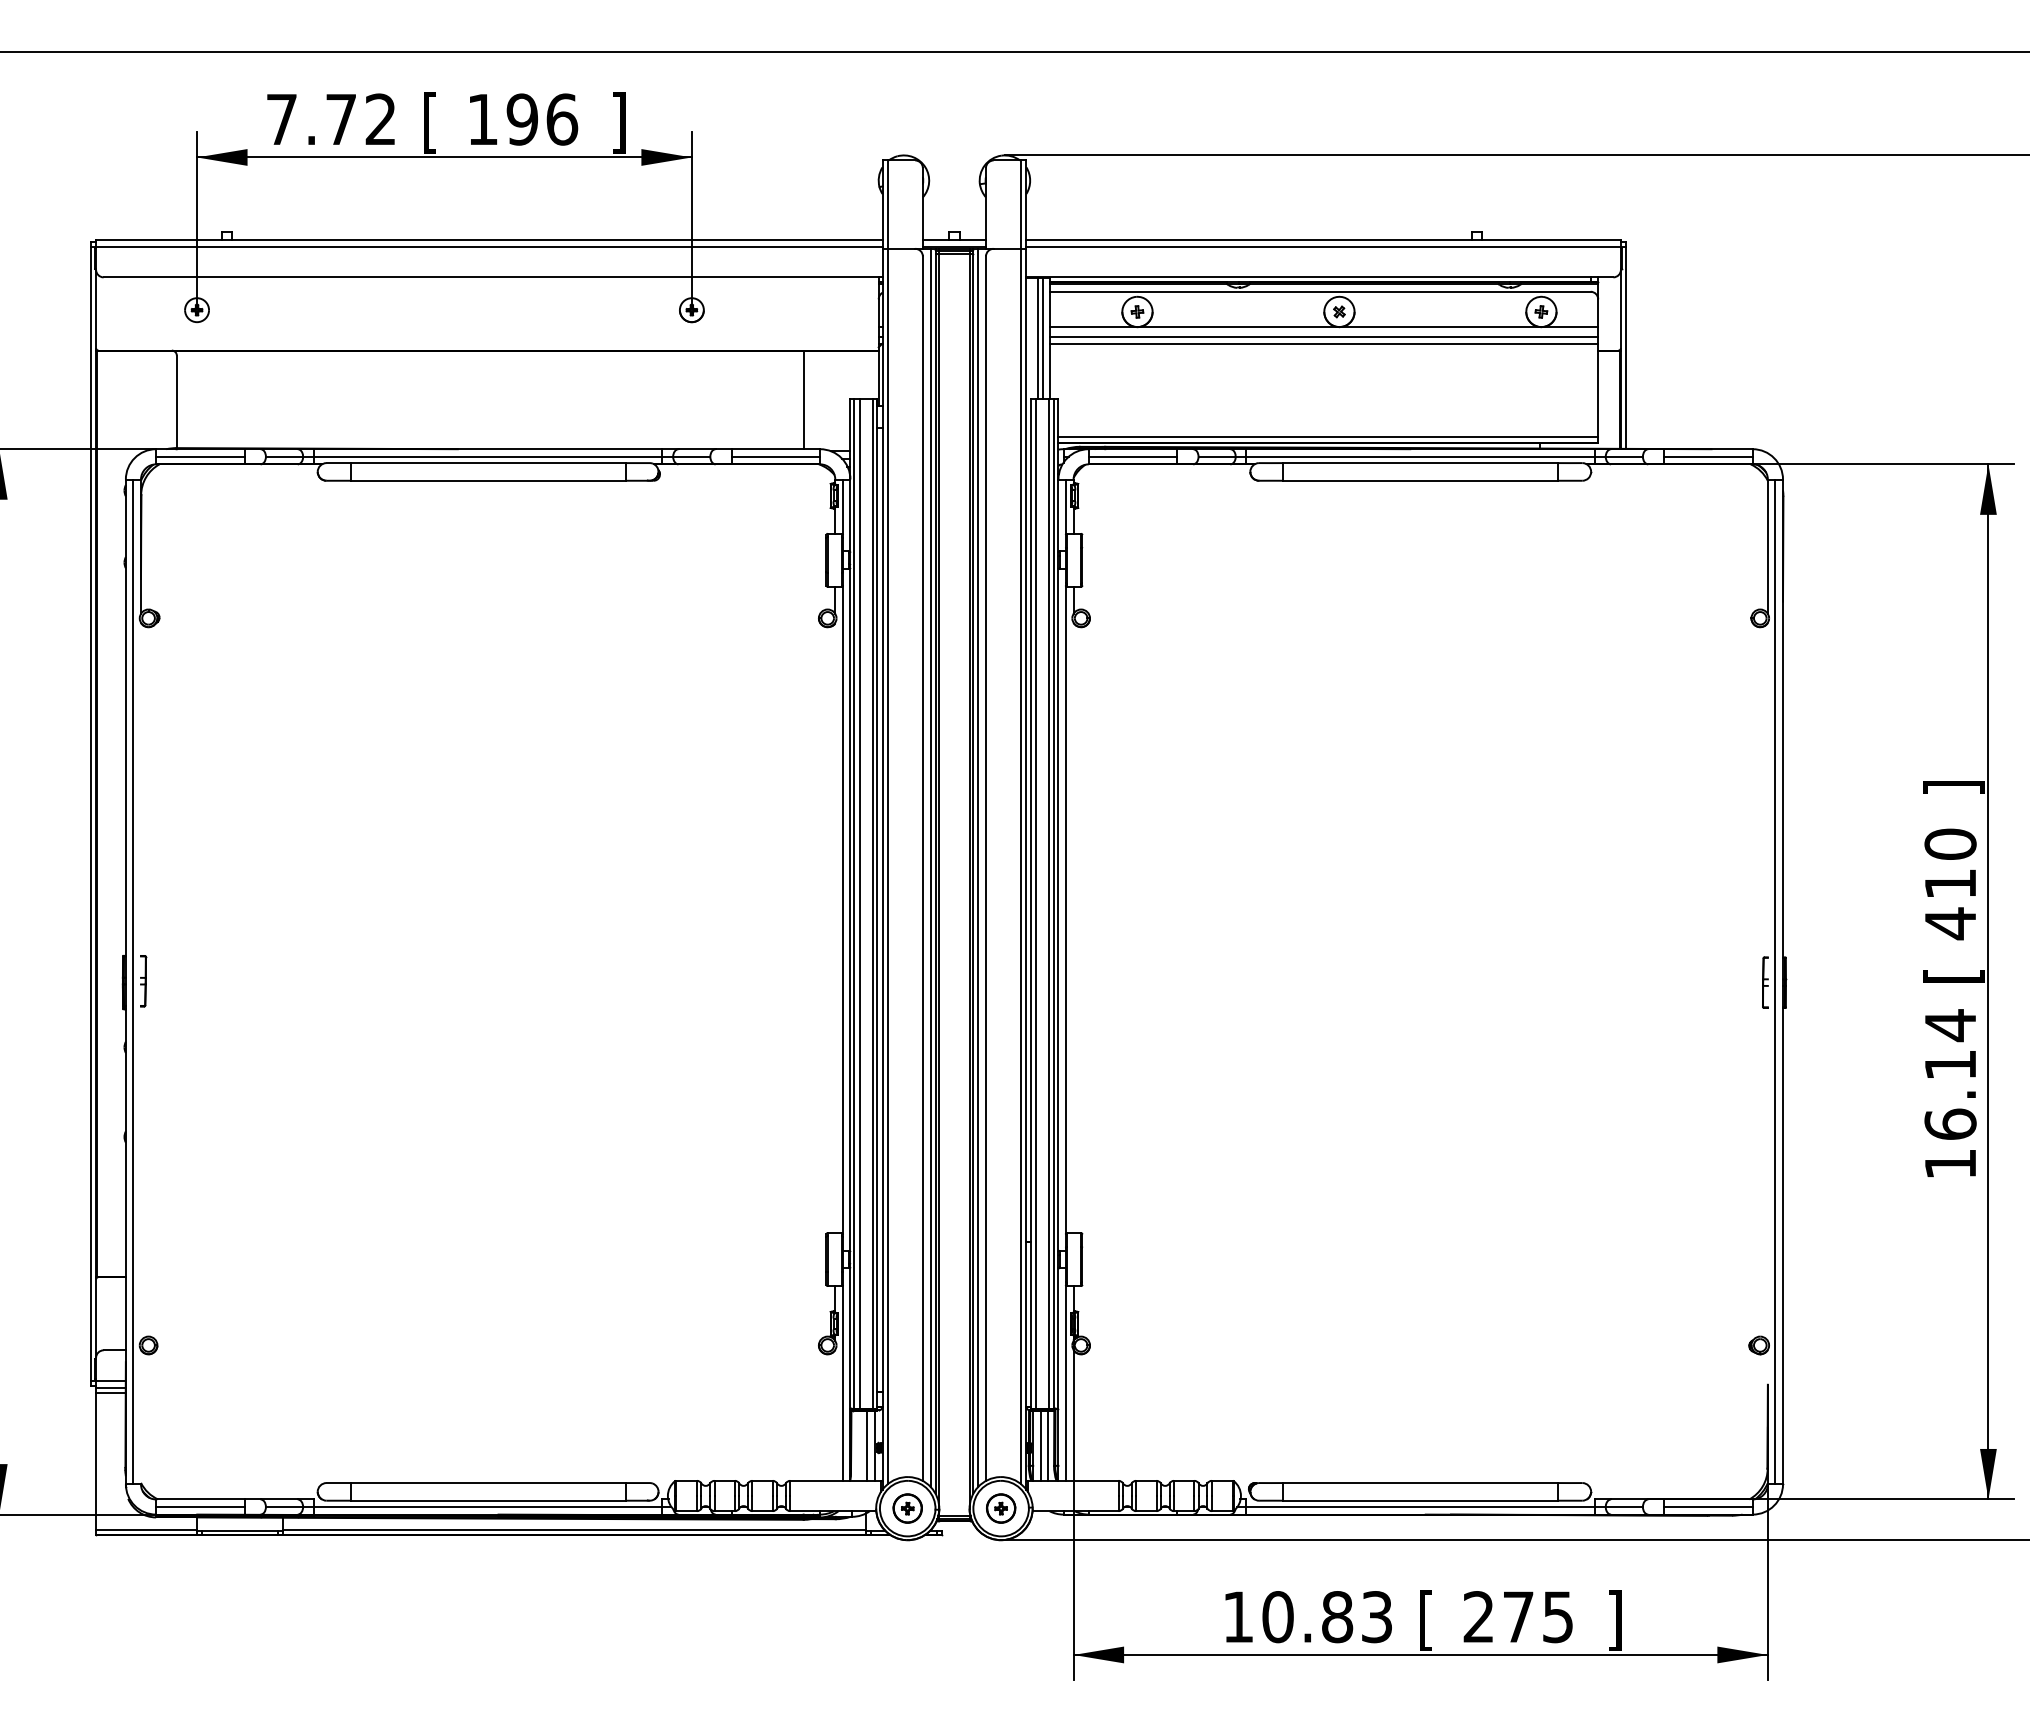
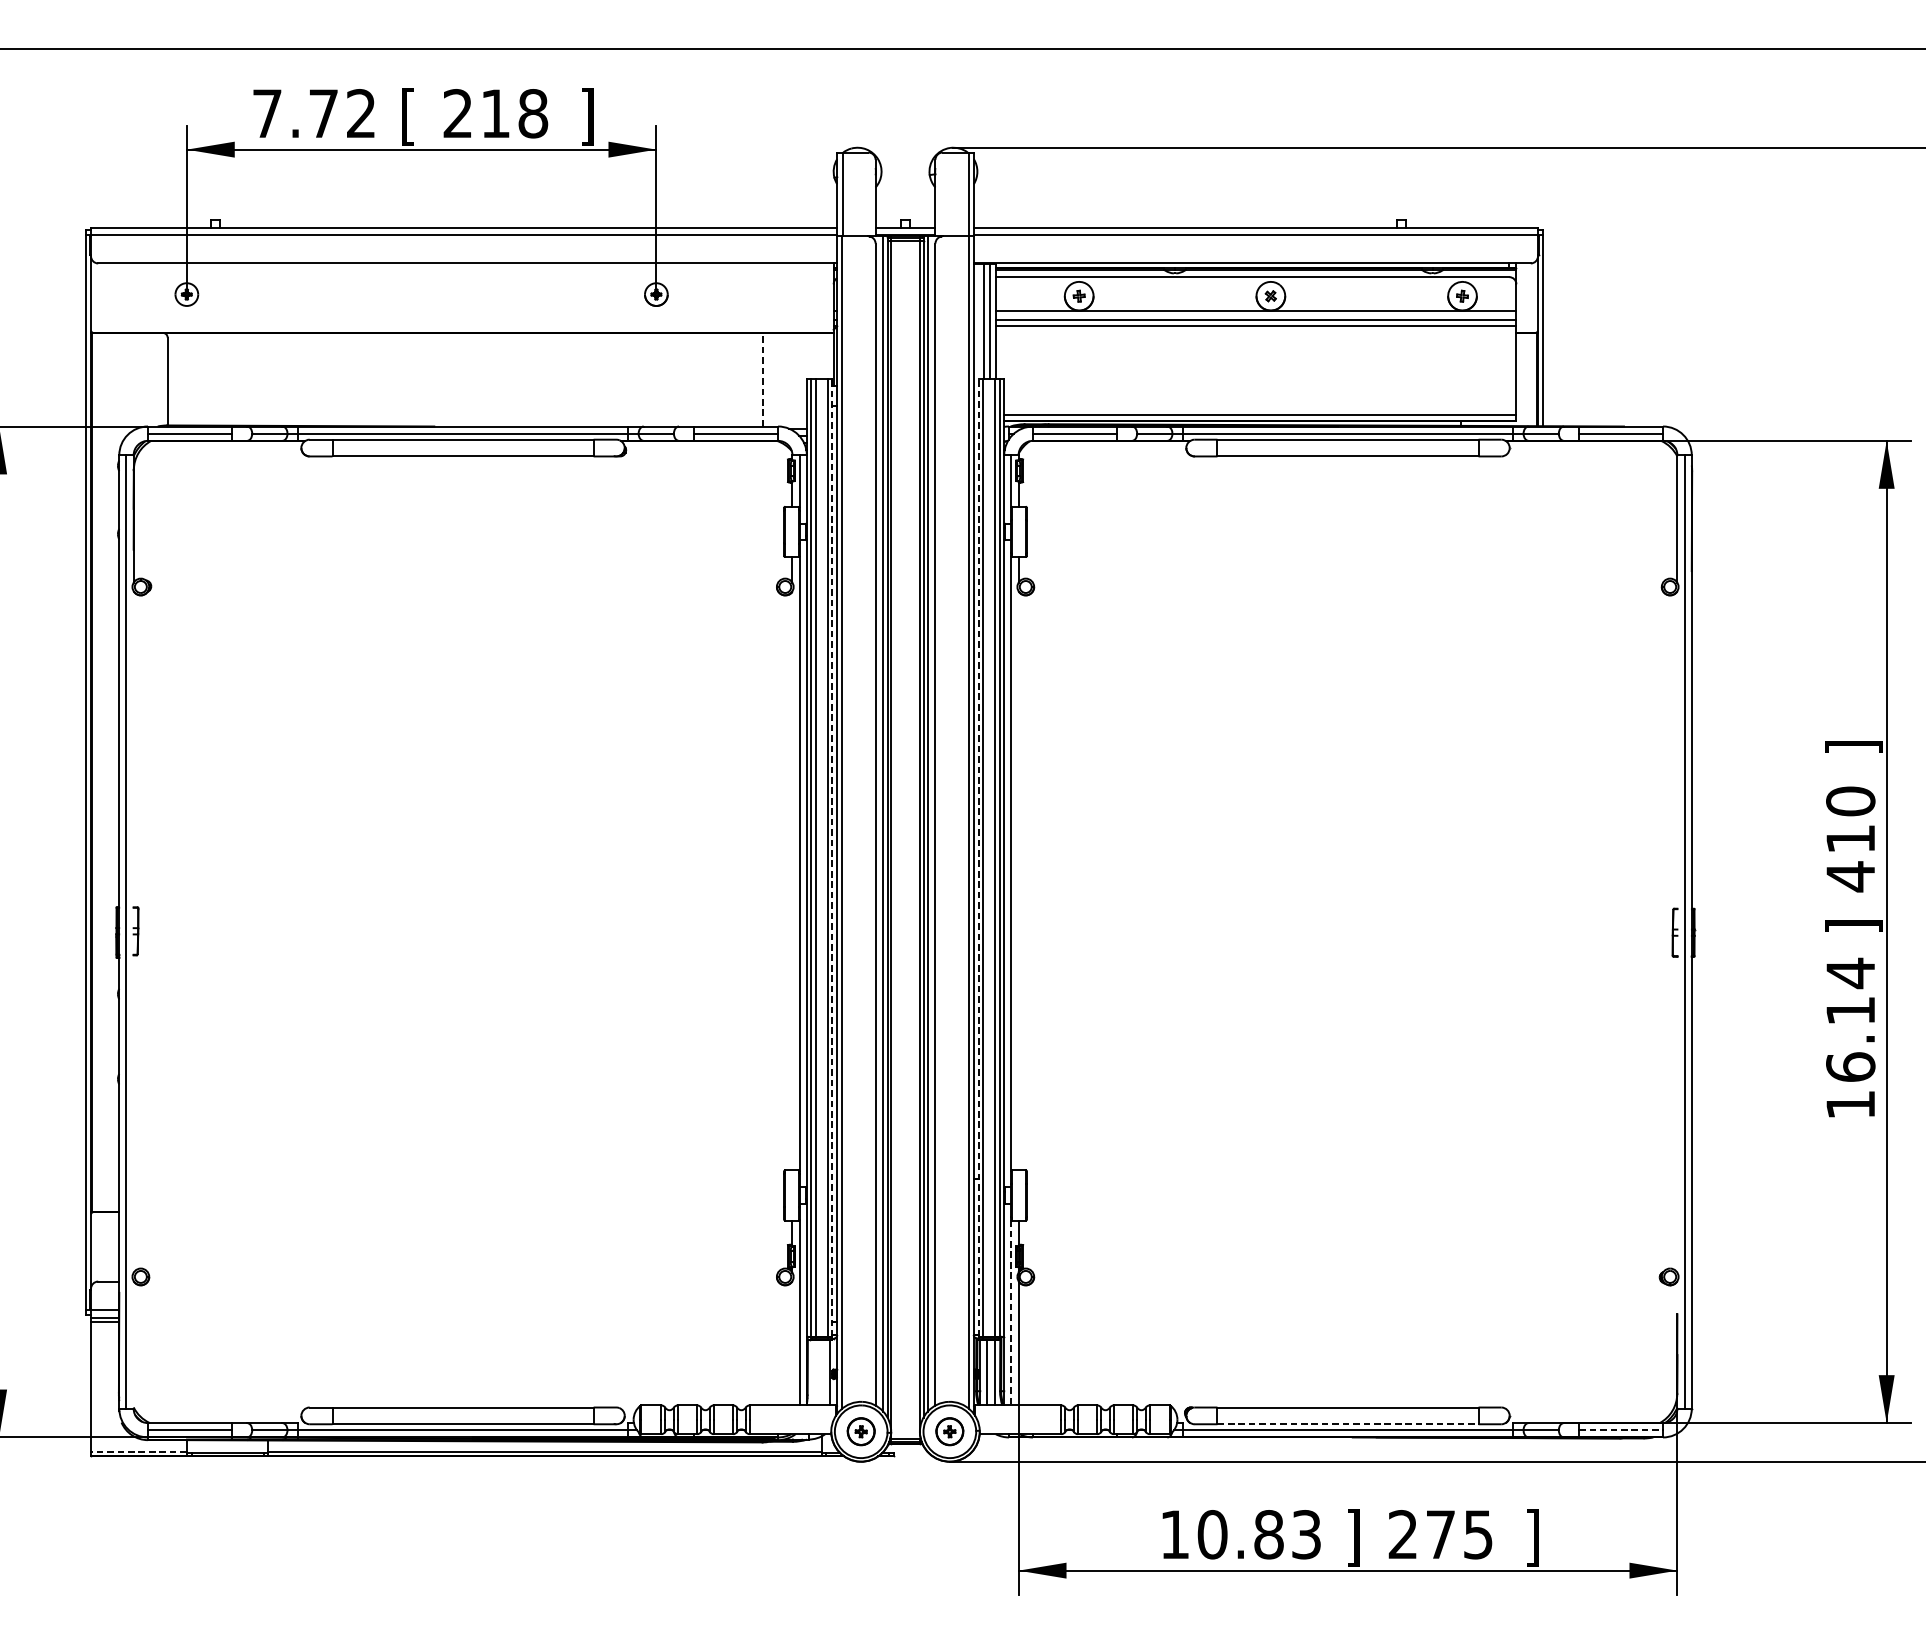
text: (522, 119) -> (495, 113), 196 -> 218
line: (804, 399) -> (763, 379), solid -> dashed
line: (877, 903) -> (832, 857), solid -> dashed
line: (1031, 903) -> (978, 857), solid -> dashed
text: (1953, 975) -> (1853, 925), [ -> ]
line: (1066, 1383) -> (1011, 1313), solid -> dashed
line: (867, 1445) -> (823, 1371), removed
line: (1420, 1500) -> (1347, 1424), solid -> dashed
line: (1709, 1507) -> (1622, 1430), solid -> dashed
line: (146, 1529) -> (138, 1451), solid -> dashed
text: (1426, 1620) -> (1353, 1537), [ -> ]

